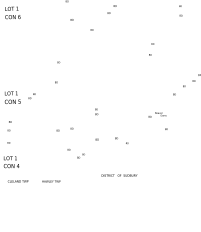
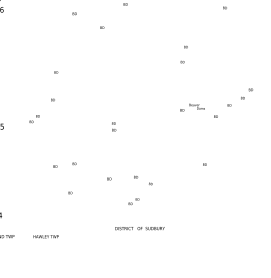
text: (31, 96) -> (33, 119), moved
text: (96, 111) -> (113, 126), moved
text: (157, 114) -> (192, 107), moved
text: (80, 155) -> (133, 200), moved

